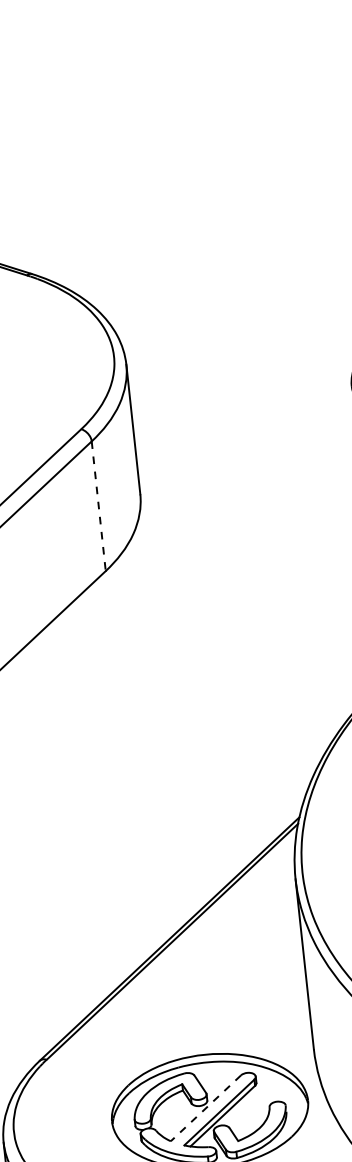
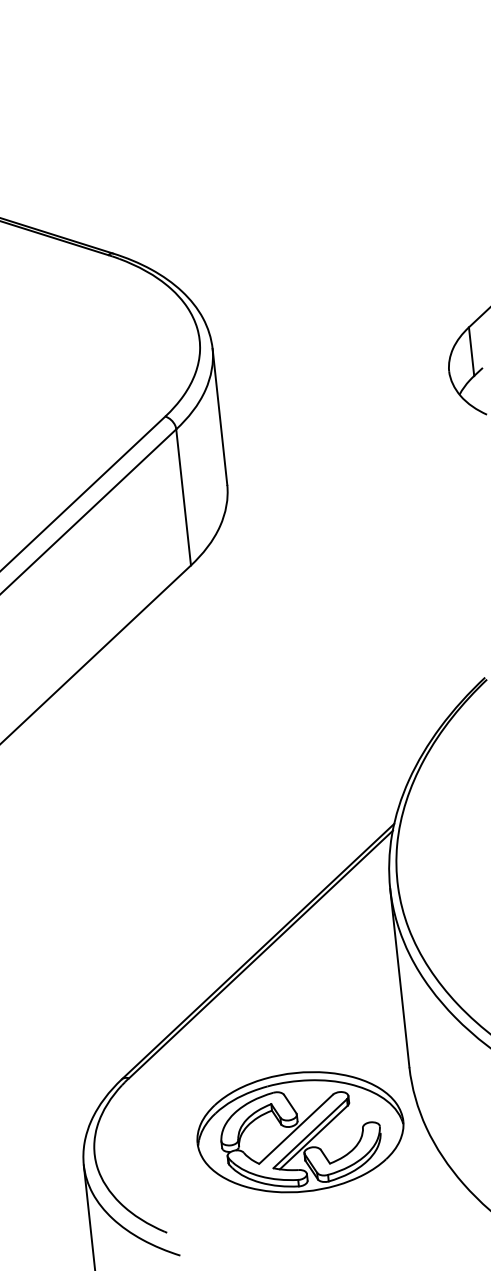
line: (98, 506) -> (183, 497), dashed -> solid
line: (205, 1108) -> (295, 1129), dashed -> solid

